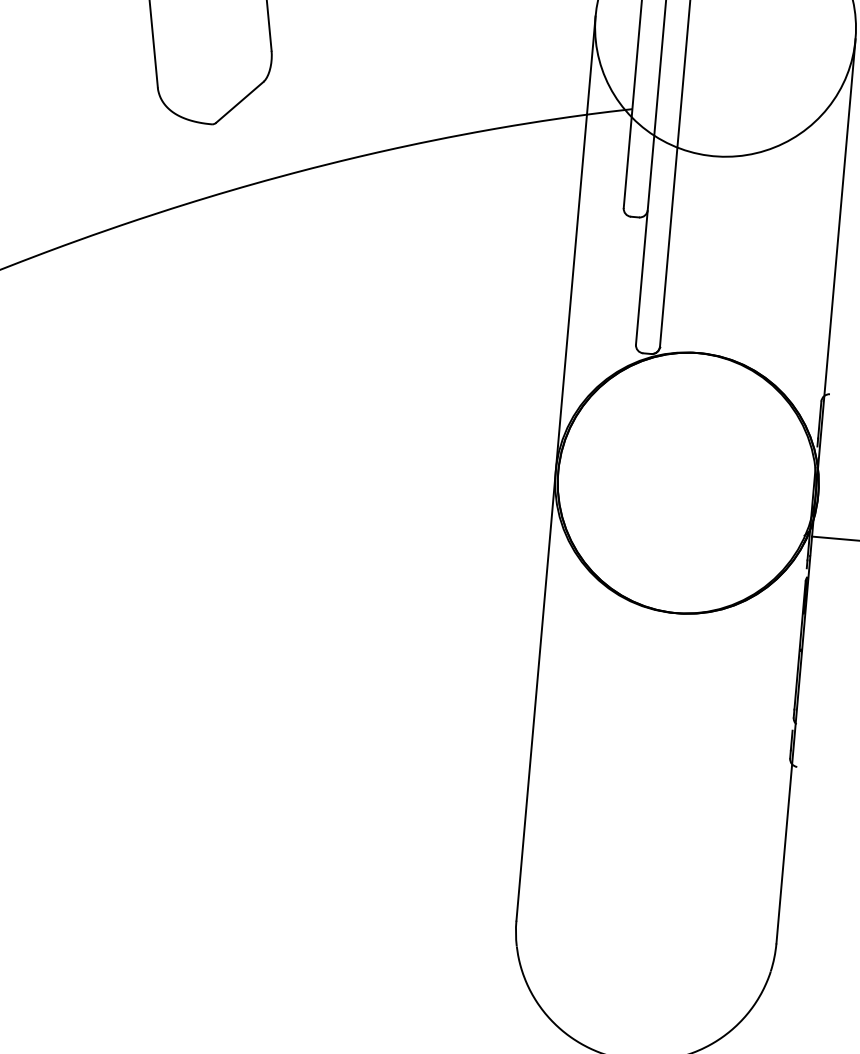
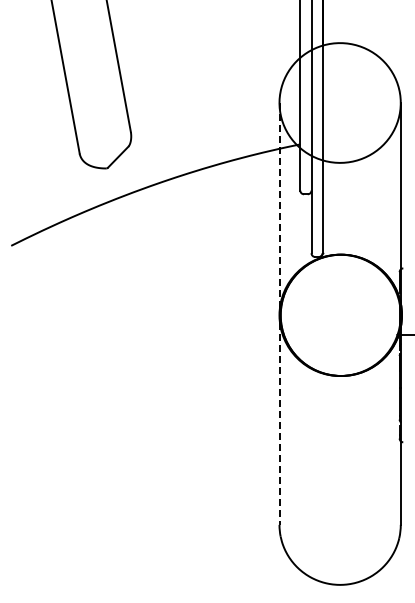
line: (556, 467) -> (279, 313), solid -> dashed

